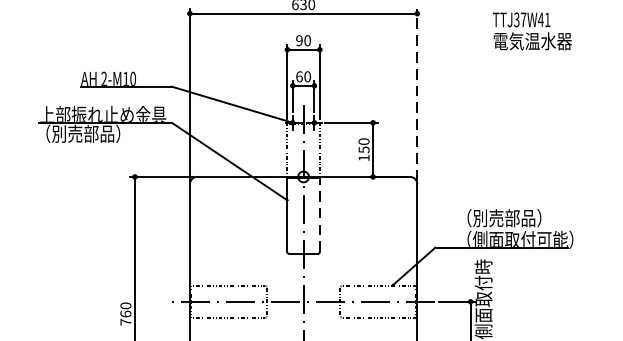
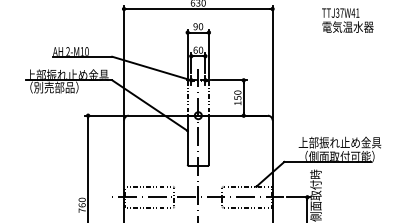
line: (417, 95) -> (272, 62), dashed -> solid
line: (319, 214) -> (208, 140), dashed -> solid
text: (519, 217) -> (339, 142), （別売部品） -> 上部振れ止め金具

